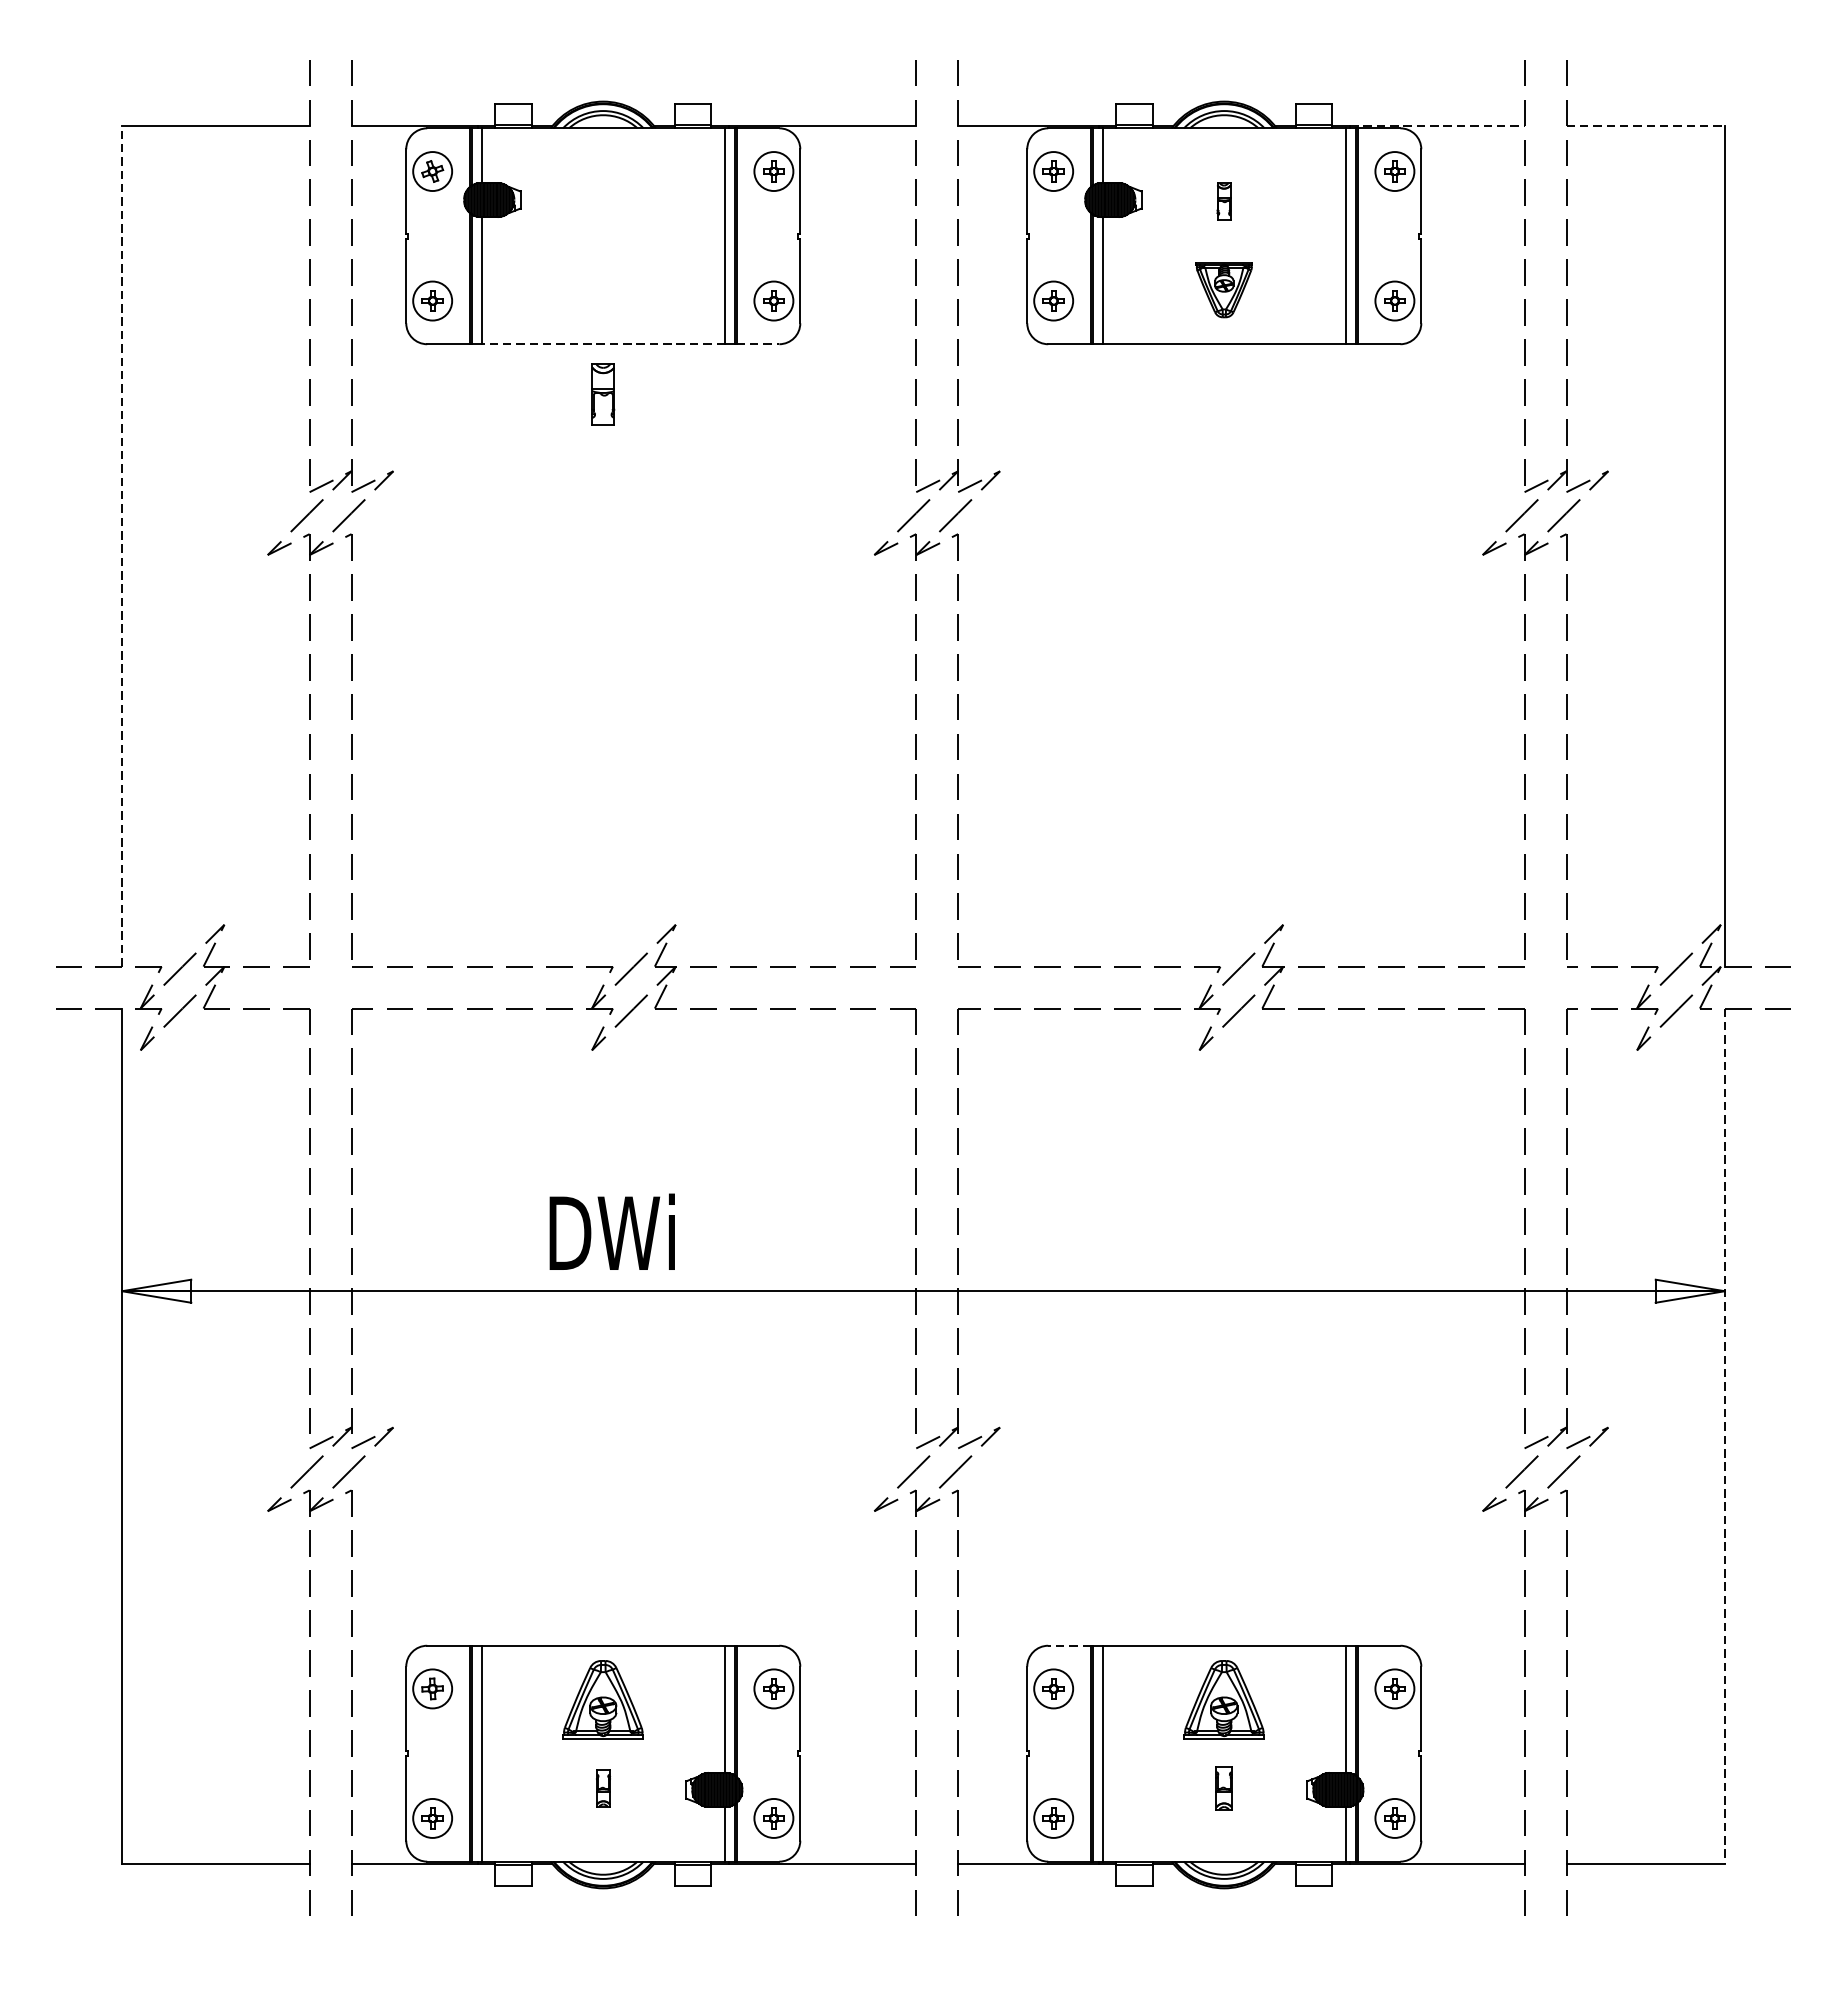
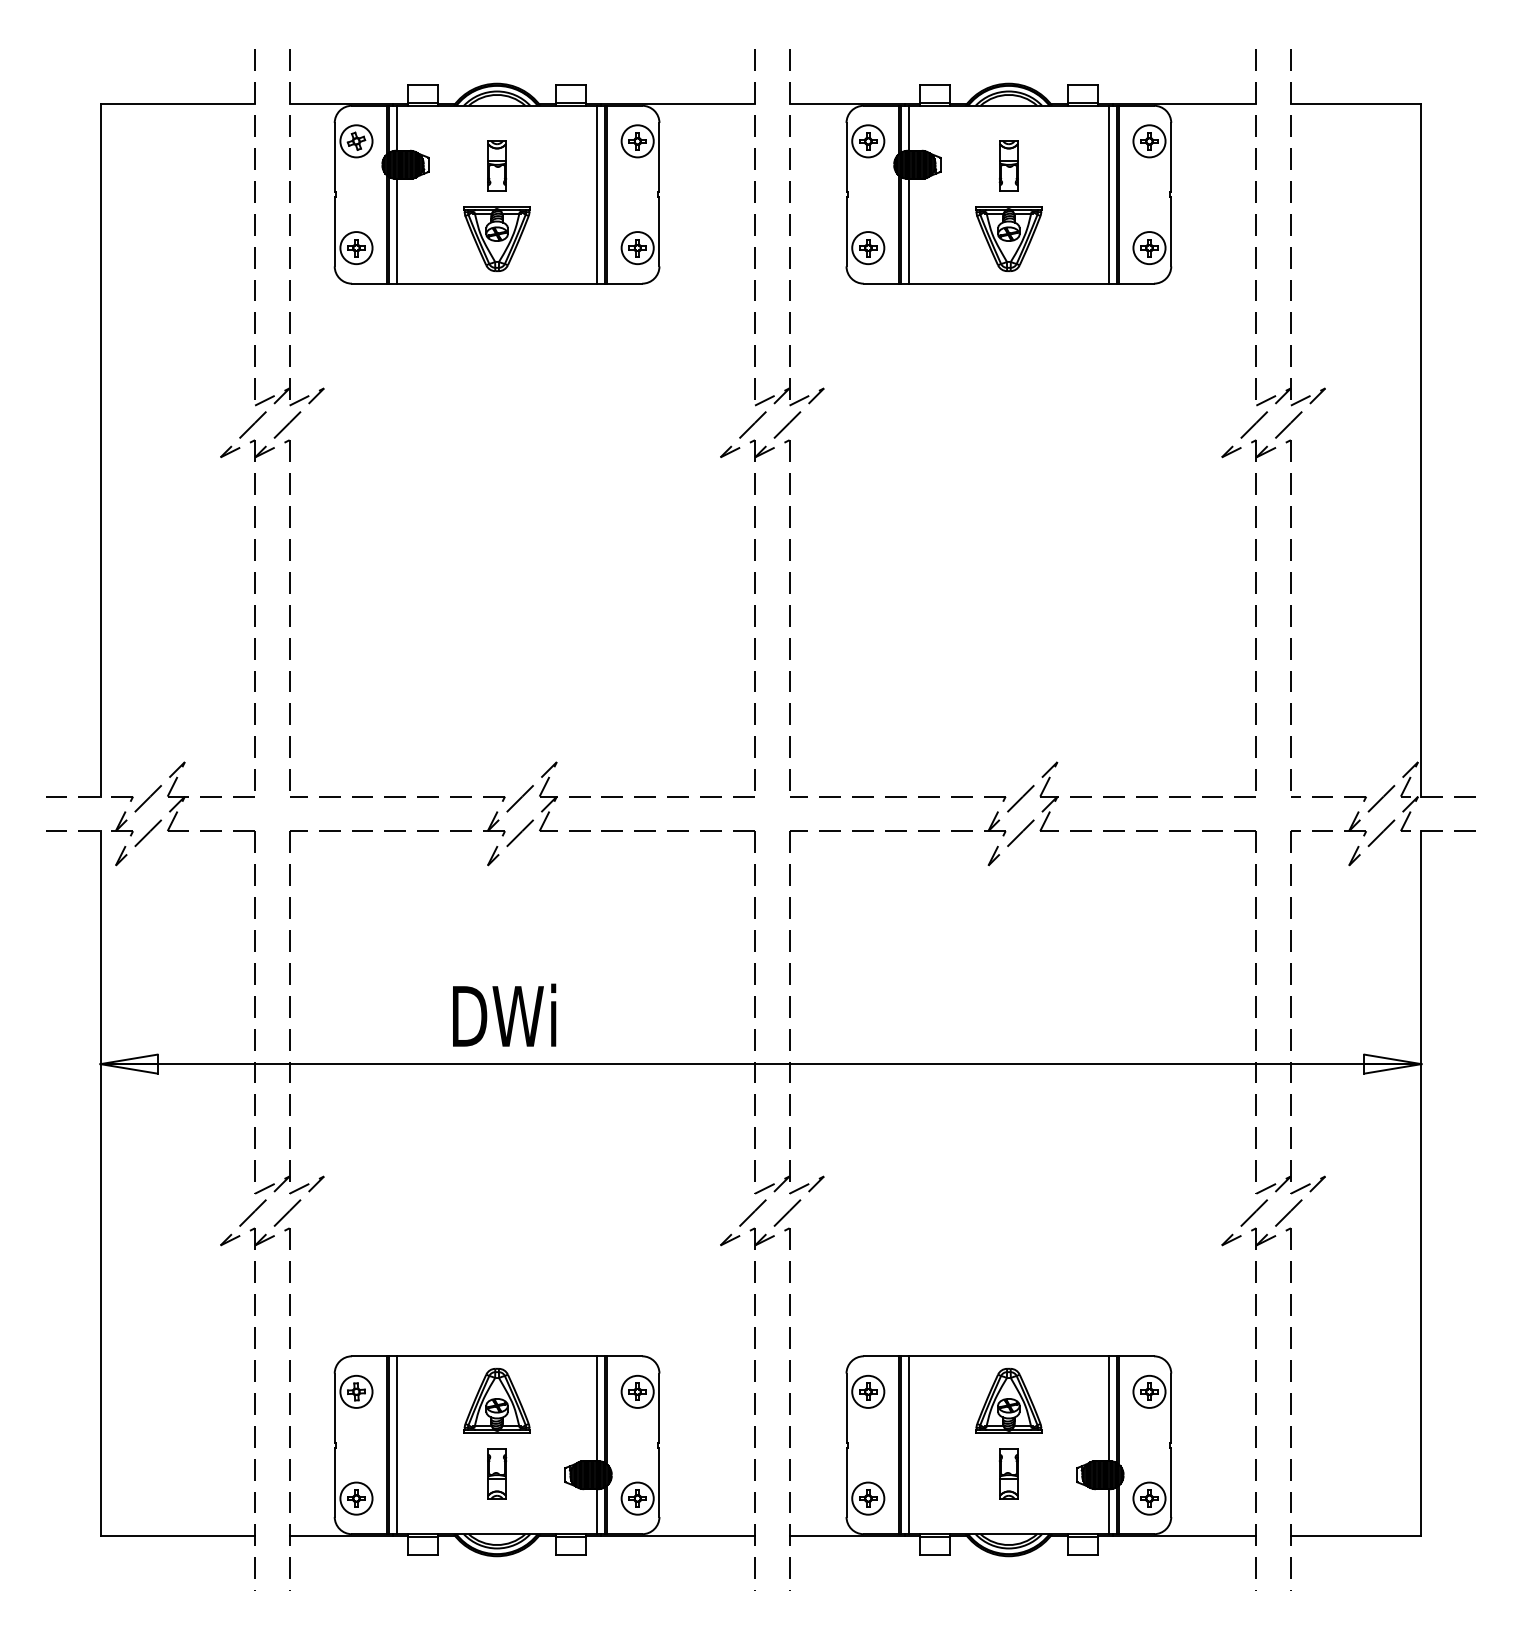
line: (1437, 126) -> (1184, 104), dashed -> solid
line: (1646, 126) -> (1356, 104), dashed -> solid
part: (1223, 200) -> (1008, 165), size x1.67
part: (602, 289) -> (496, 238), added
part: (1223, 289) -> (1008, 238), size x1.43
line: (602, 344) -> (496, 283), dashed -> solid
line: (757, 344) -> (624, 283), dashed -> solid
part: (603, 393) -> (497, 165), moved
line: (122, 545) -> (100, 449), dashed -> solid
line: (1724, 1437) -> (1421, 1184), dashed -> solid
line: (1069, 1645) -> (881, 1356), dashed -> solid
part: (603, 1787) -> (497, 1473), size x1.67
part: (1223, 1787) -> (1008, 1473), size x1.43

